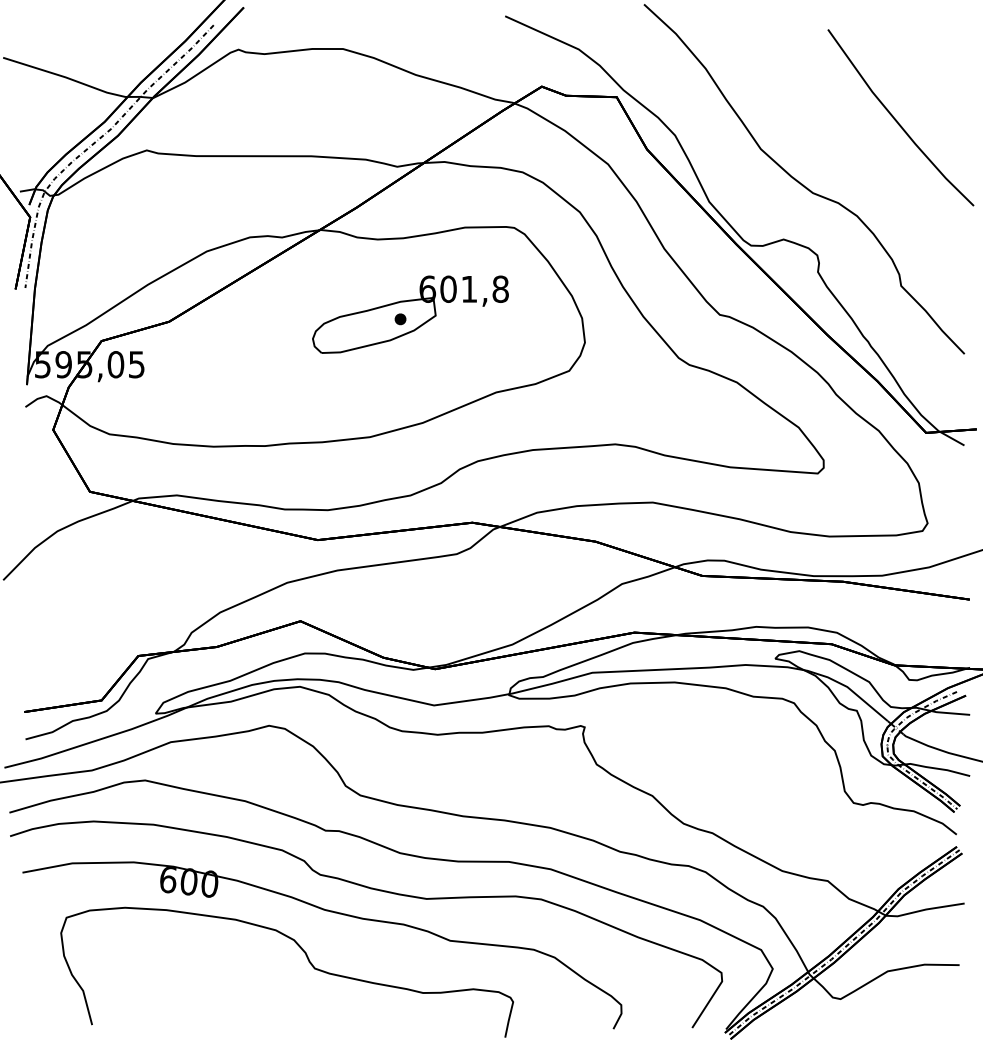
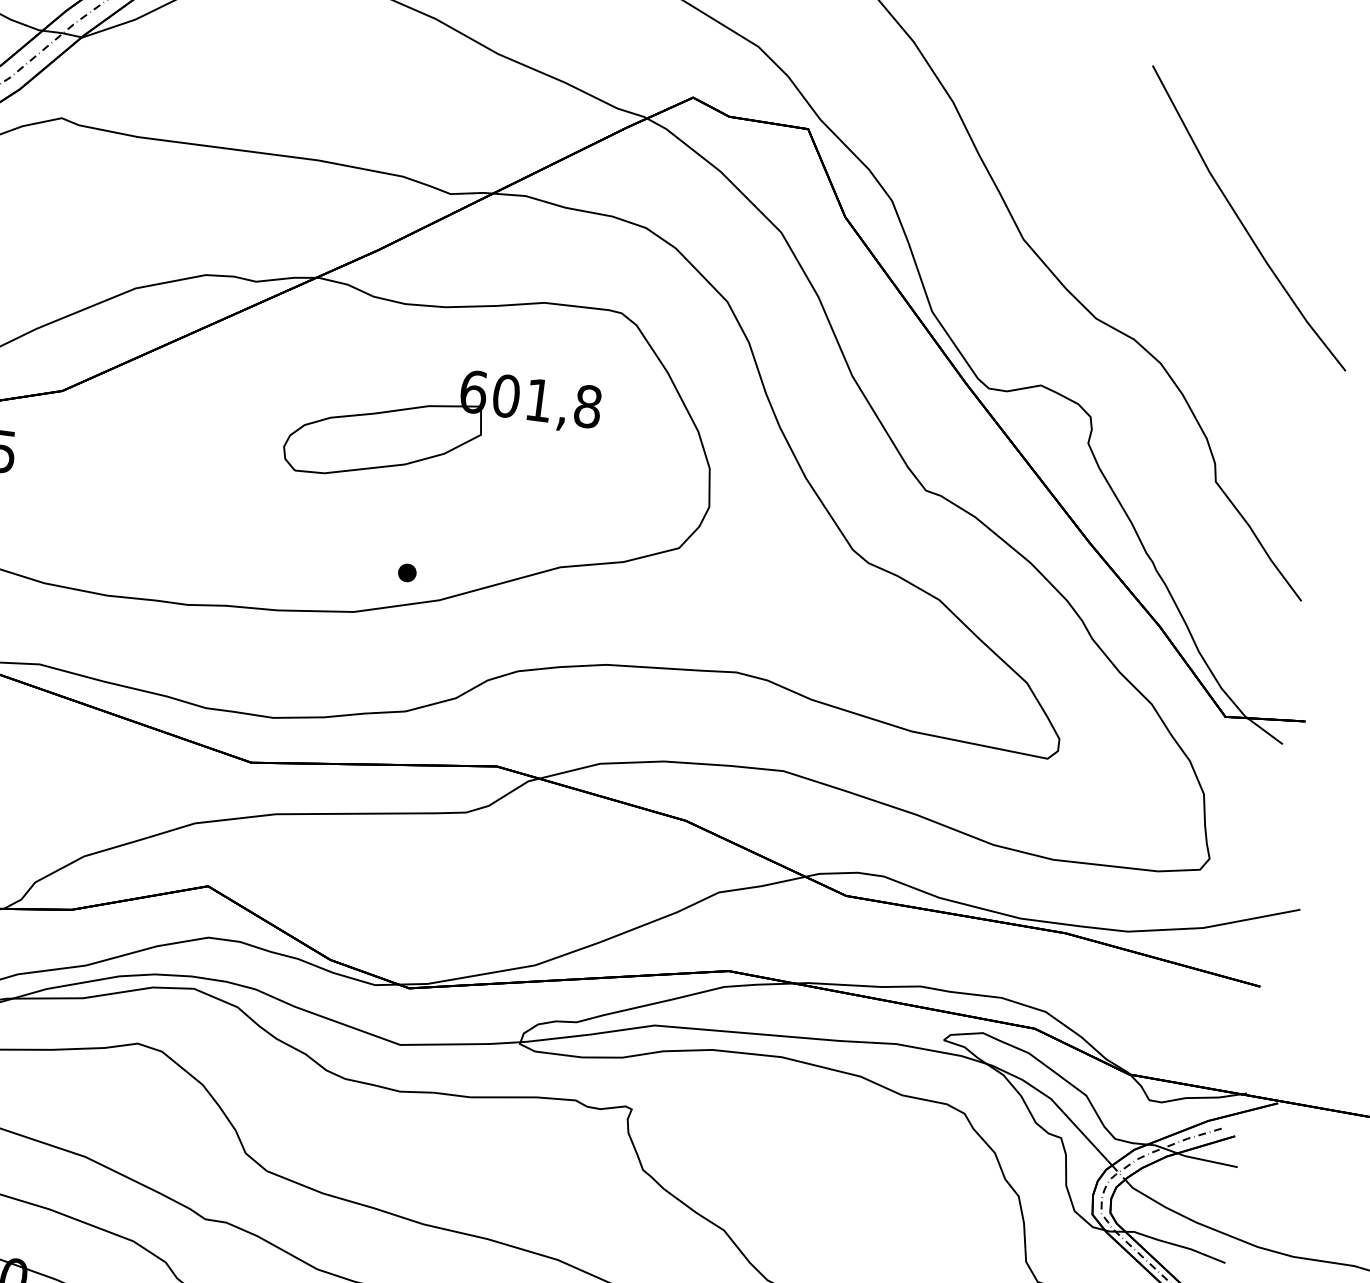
part: (400, 319) -> (407, 573), moved

